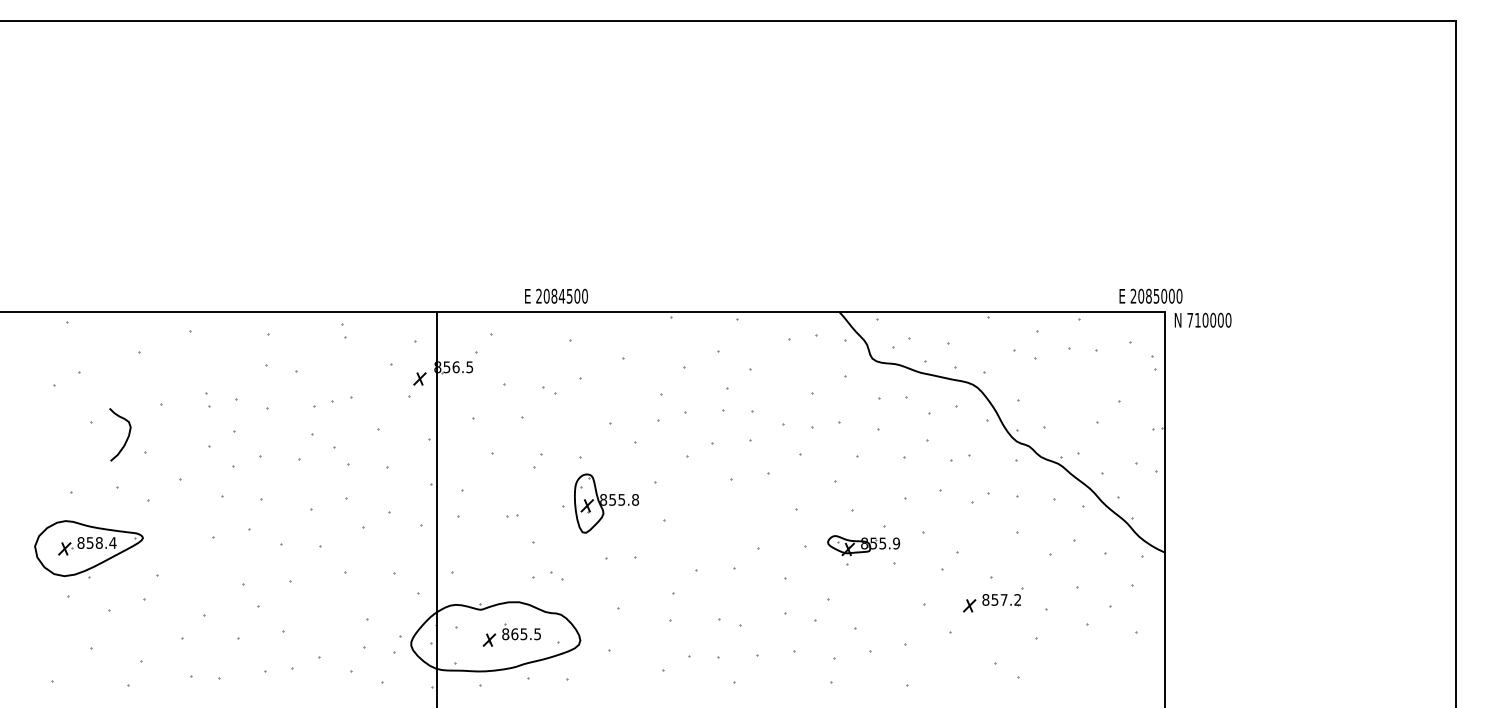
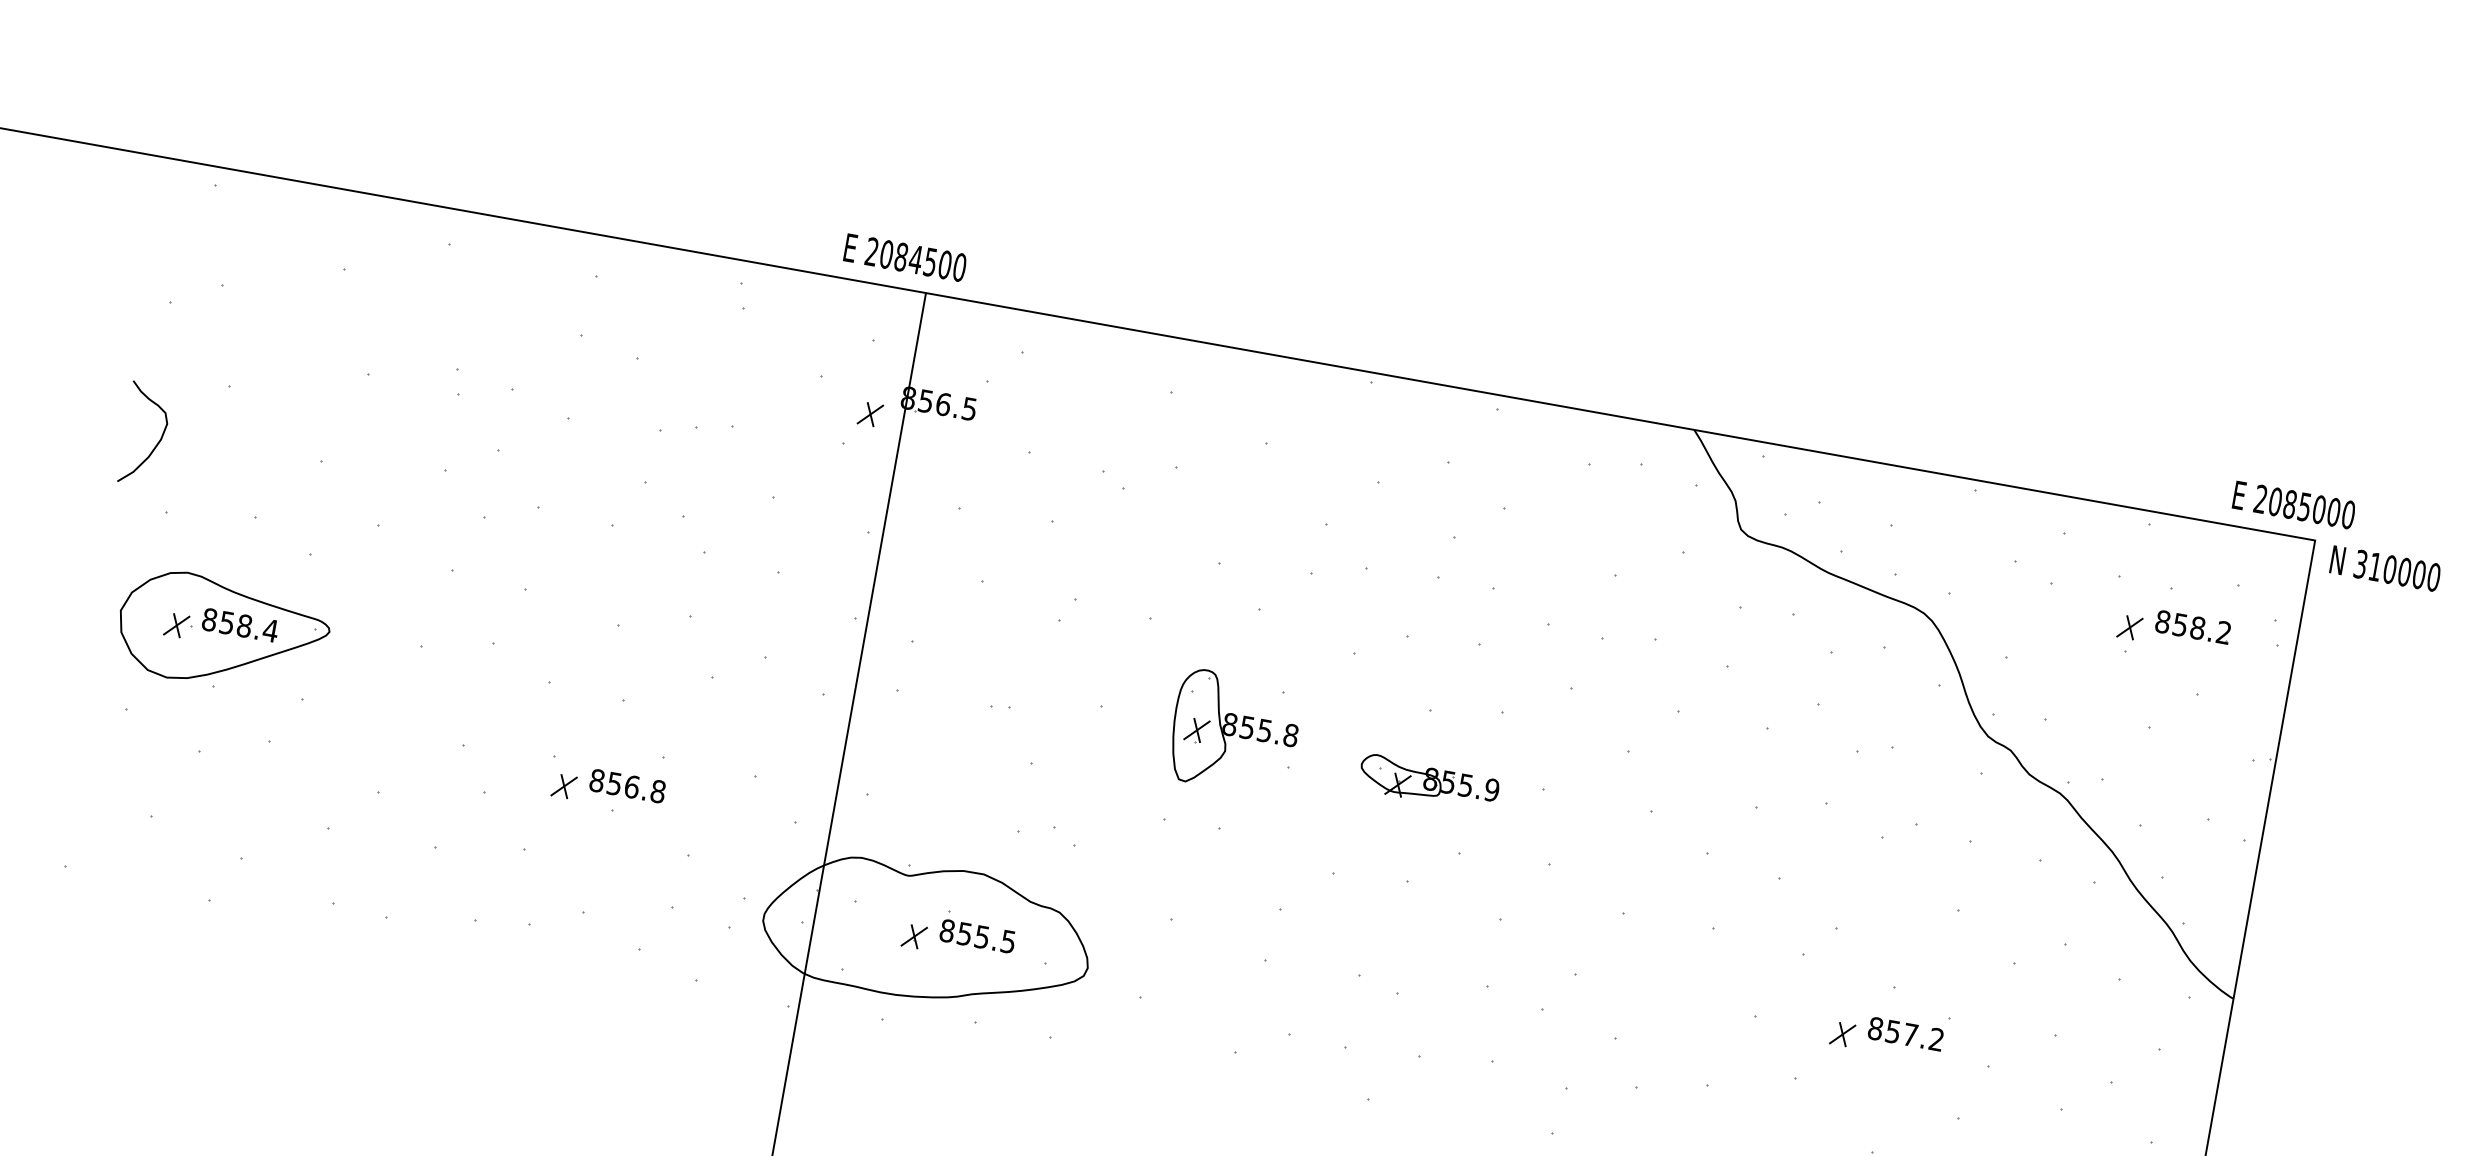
text: (556, 295) -> (905, 256), moved
text: (1190, 319) -> (2361, 562), 710000 -> 310000
part: (1101, 373) -> (2173, 635), added
curve: (126, 438) -> (155, 443), moved
part: (606, 503) -> (1234, 732), moved
part: (863, 545) -> (1428, 782), moved
part: (88, 549) -> (221, 634), moved
part: (320, 593) -> (607, 790), added
text: (514, 634) -> (964, 934), 865.5 -> 855.5

